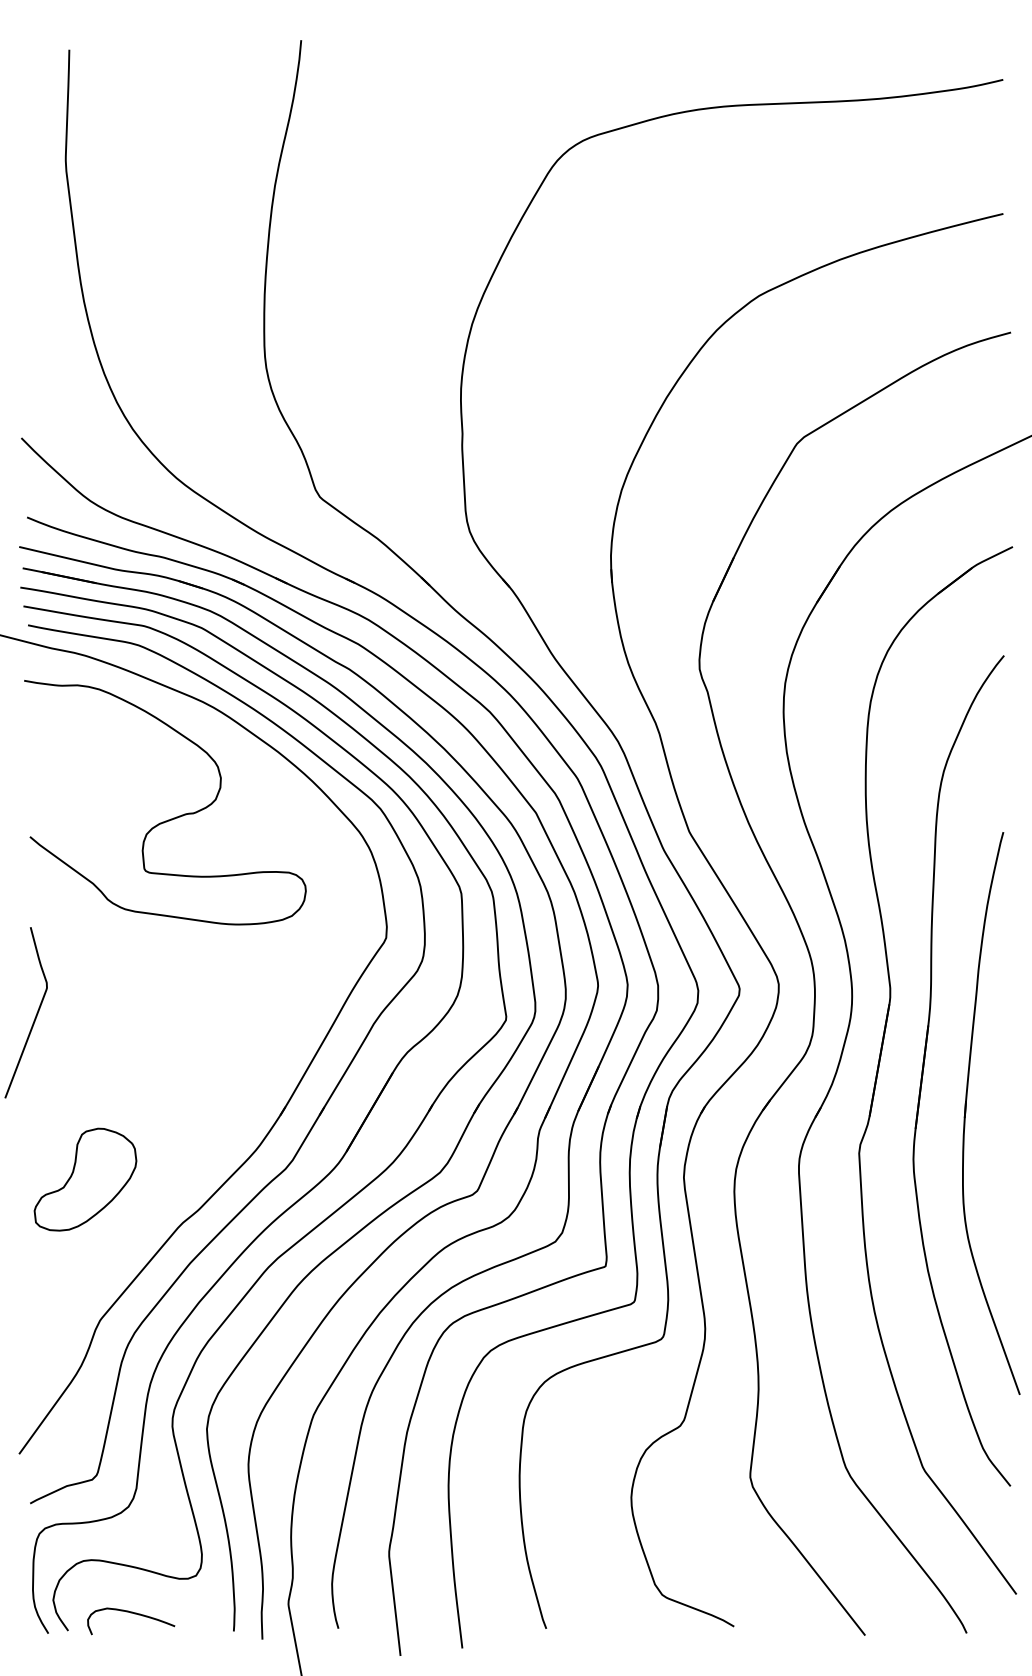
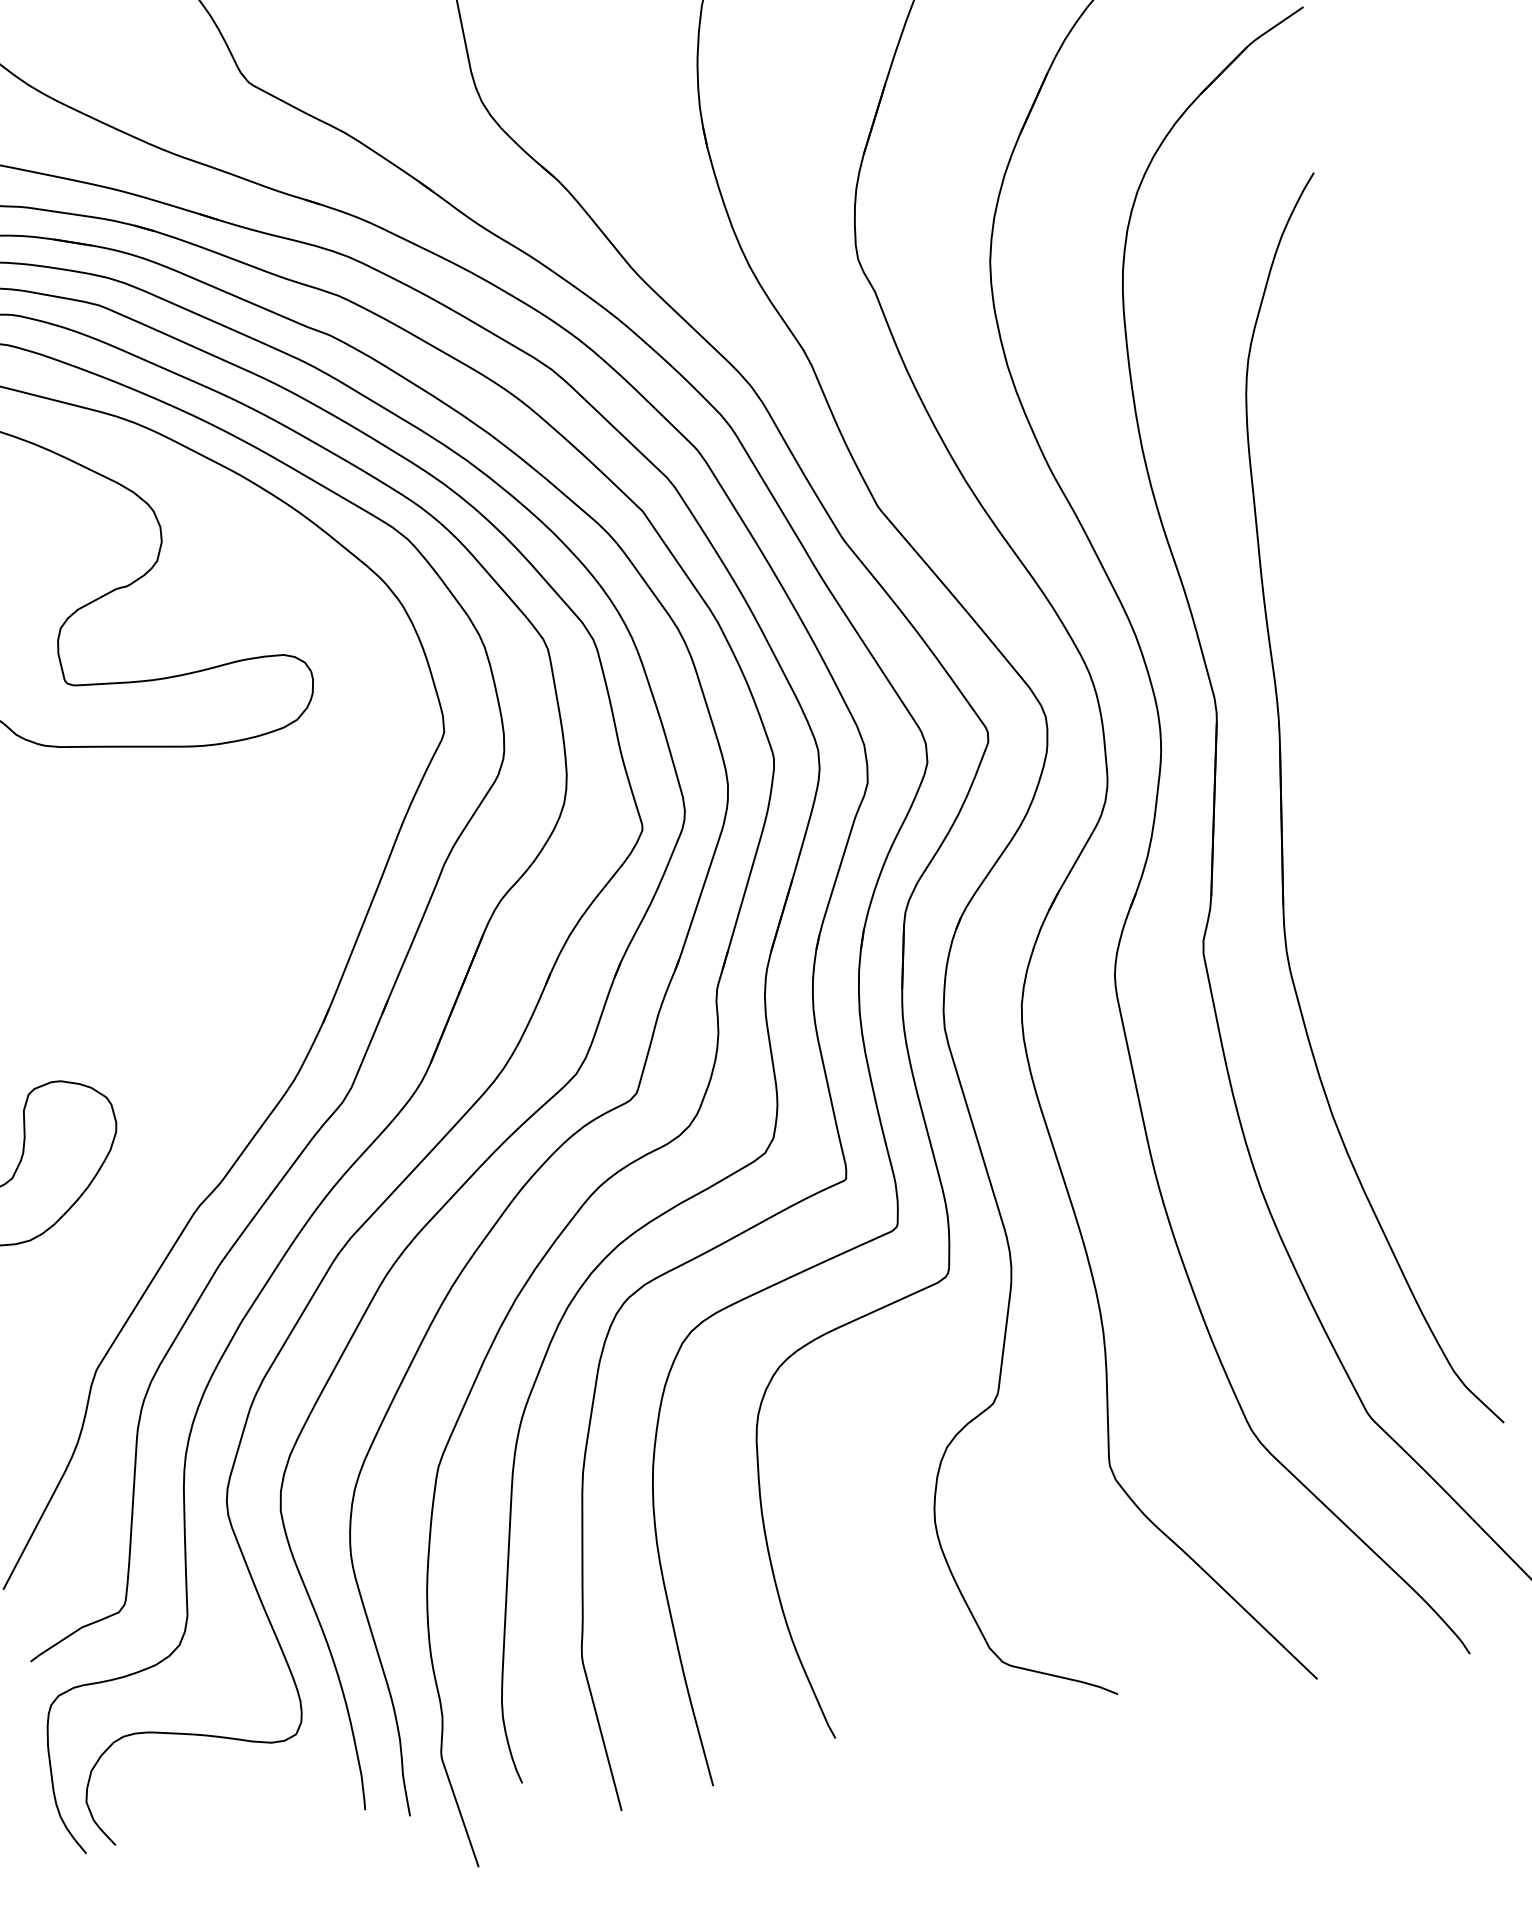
part: (966, 1113) -> (1356, 870), removed
curve: (134, 1614) -> (211, 1806), removed

